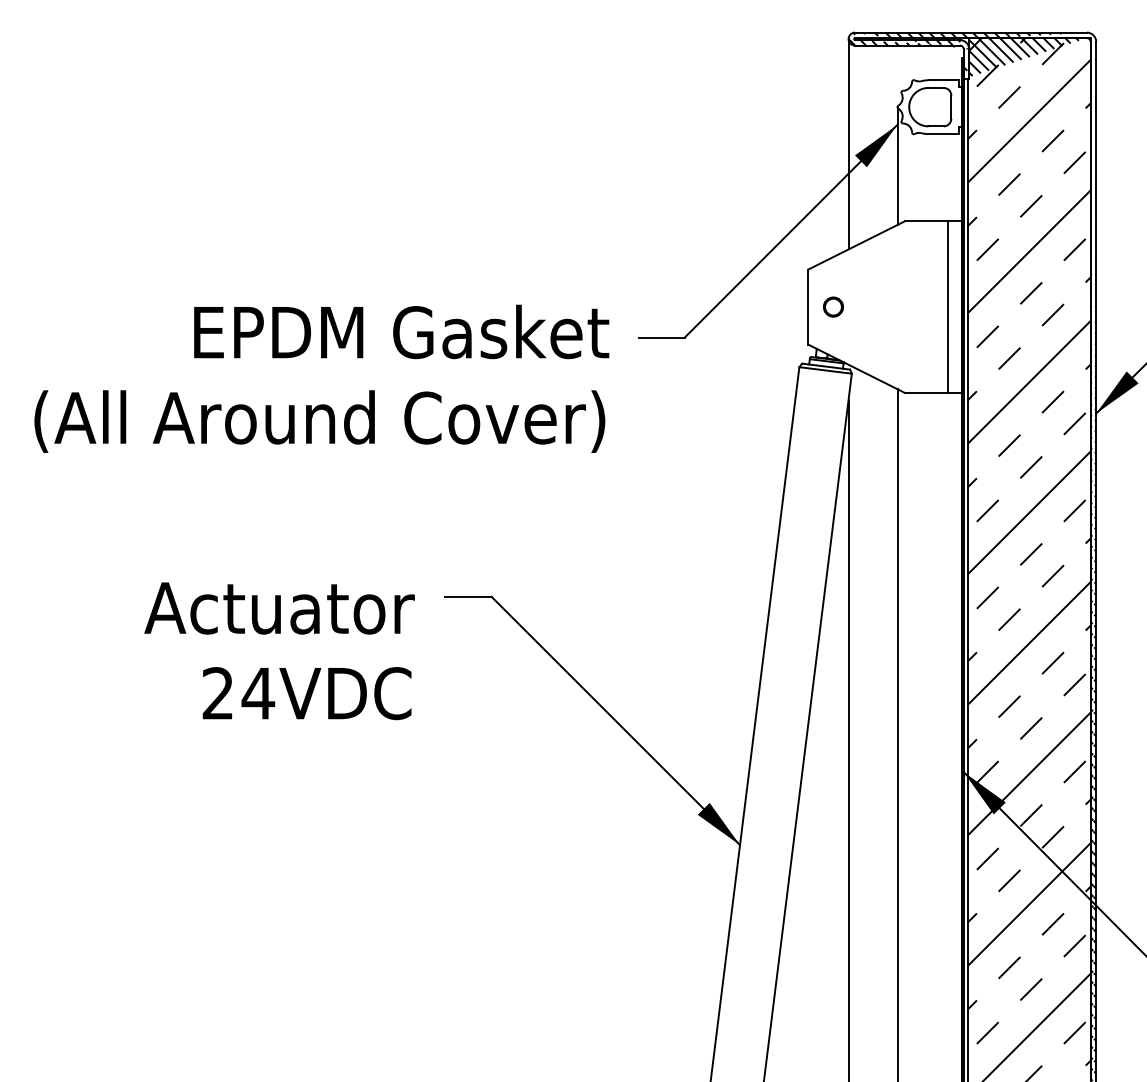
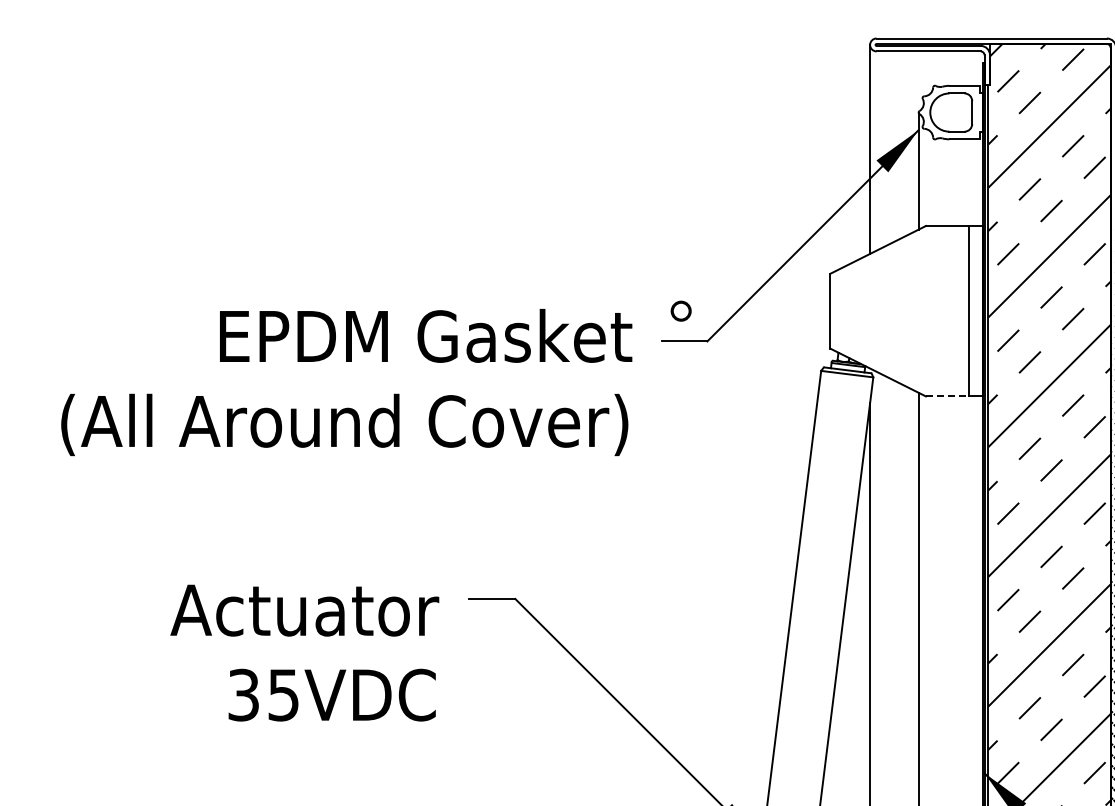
hatch: (969, 55) -> (990, 61), removed
circle: (833, 306) -> (681, 310), moved
line: (926, 392) -> (947, 396), solid -> dashed
text: (238, 693) -> (263, 695), 24VDC -> 35VDC

